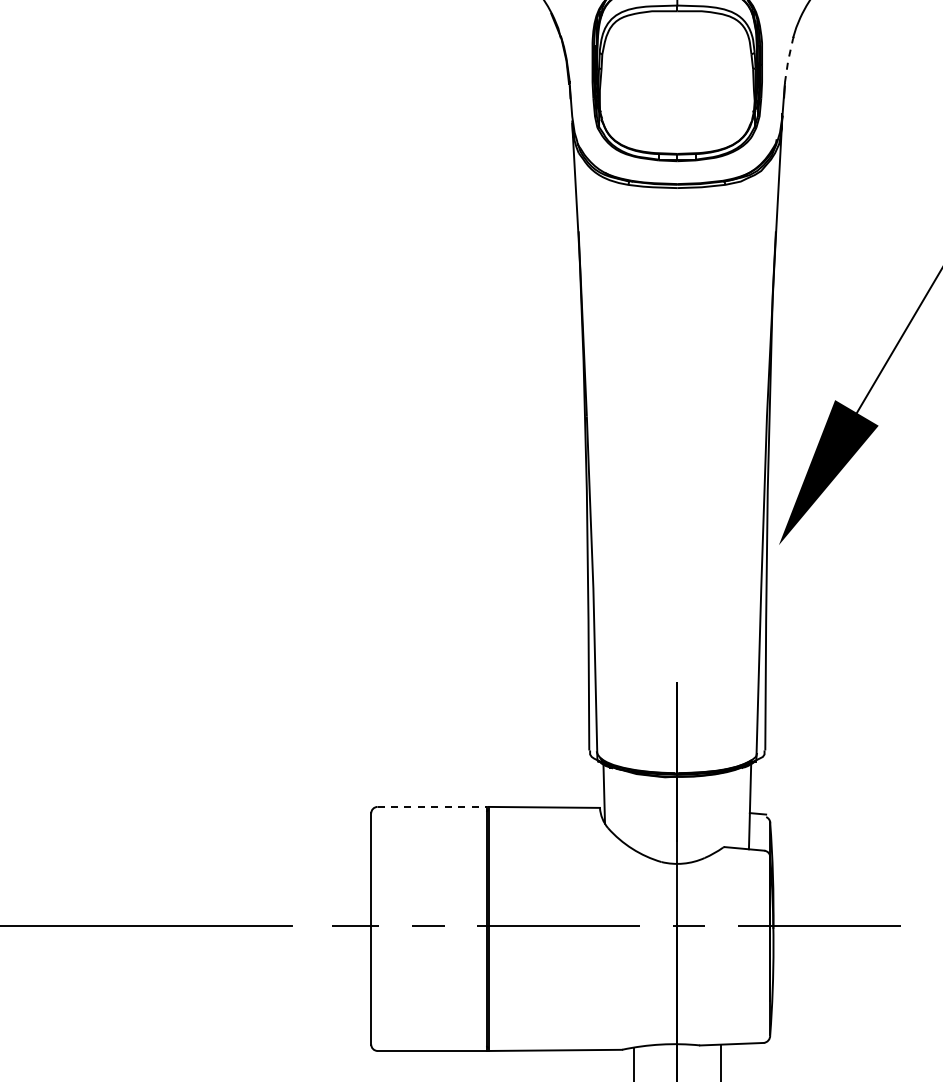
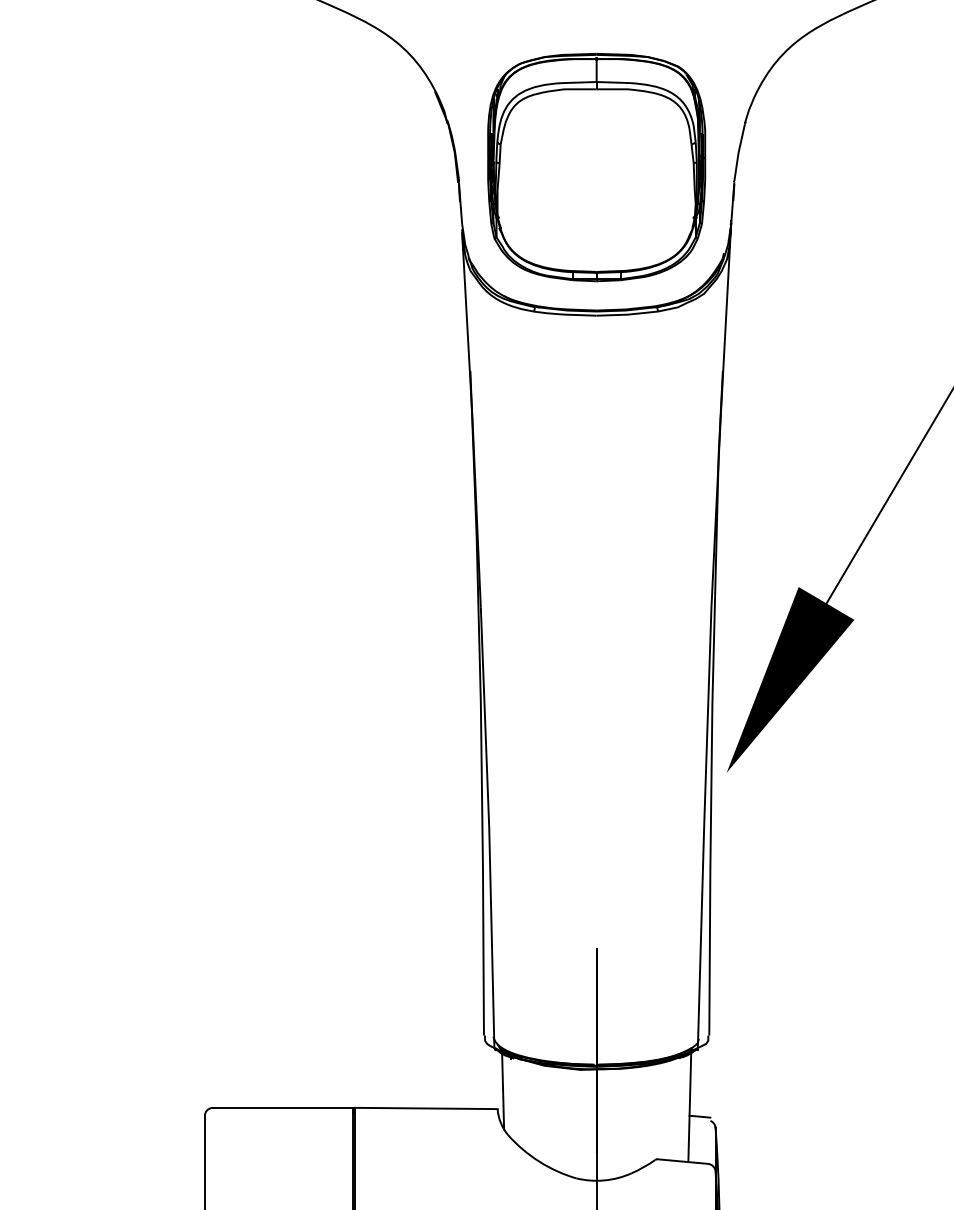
line: (788, 61) -> (738, 153), dashed -> solid
line: (432, 806) -> (283, 1107), dashed -> solid

